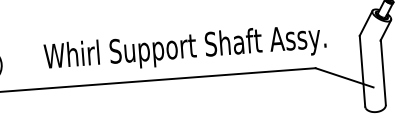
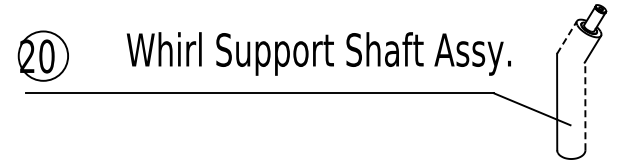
line: (366, 23) -> (567, 37), solid -> dashed
line: (383, 72) -> (585, 105), solid -> dashed

